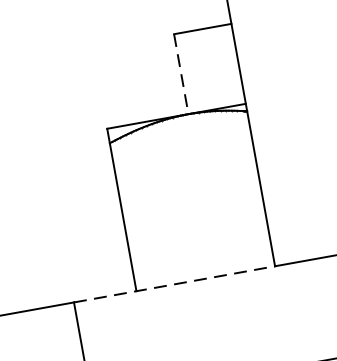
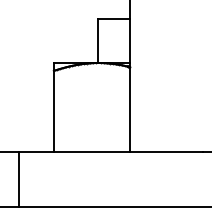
line: (181, 75) -> (98, 41), dashed -> solid
line: (175, 284) -> (75, 152), dashed -> solid

